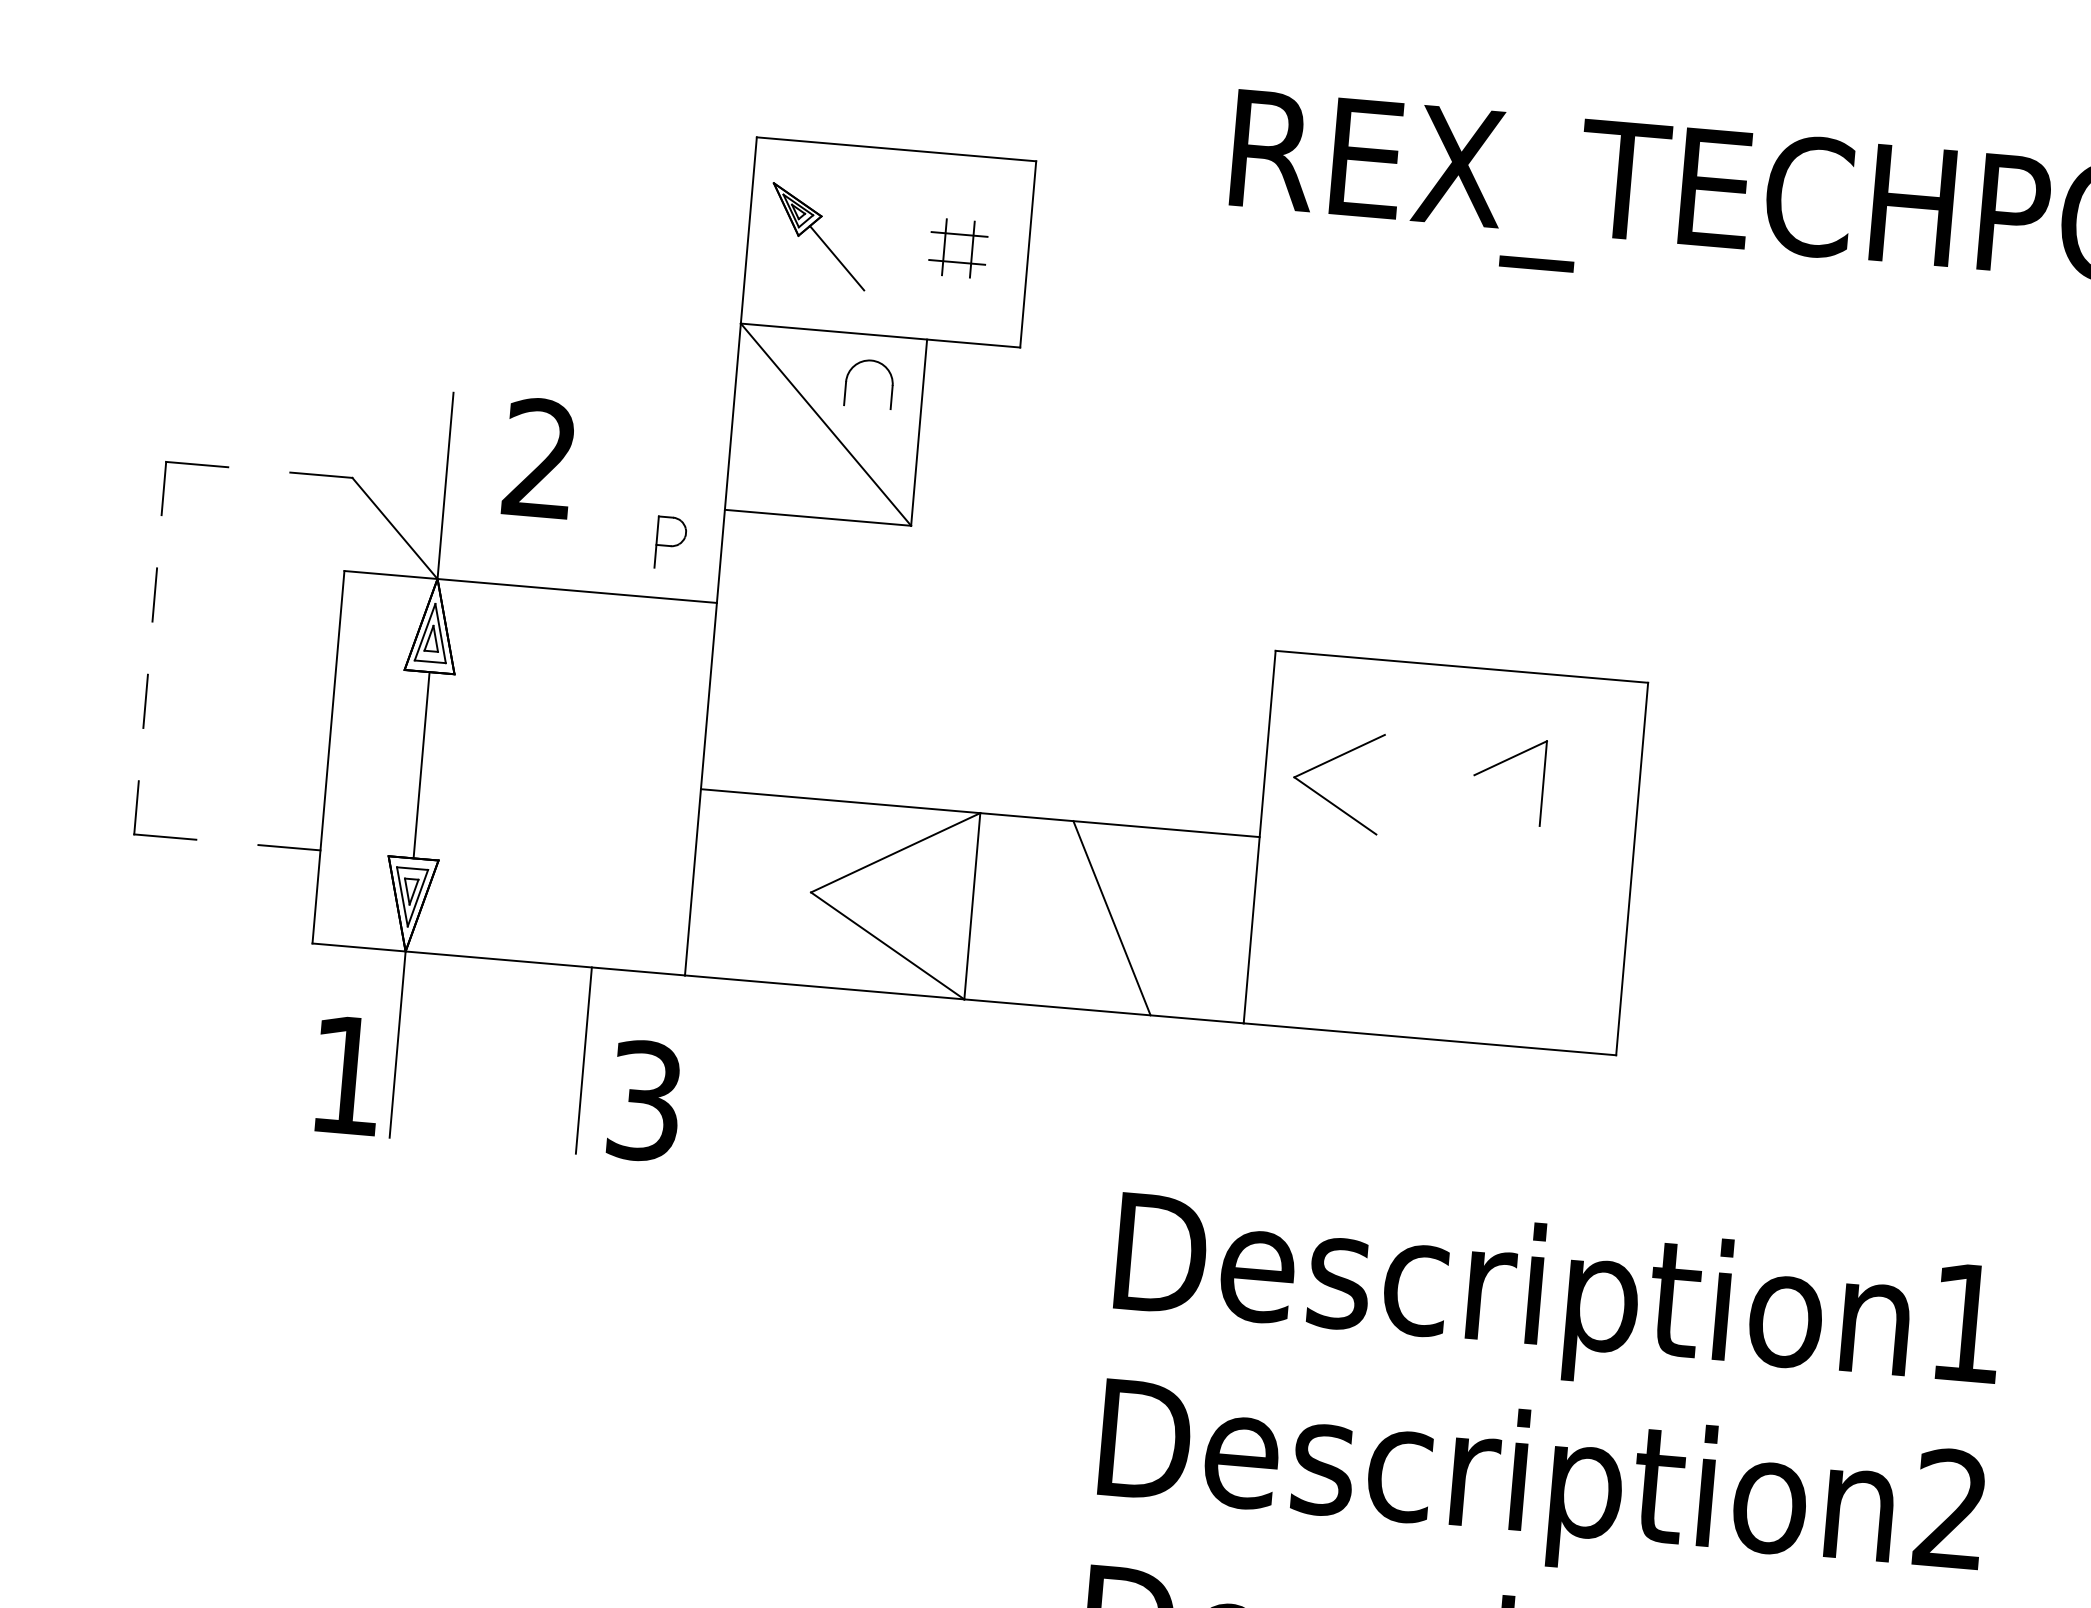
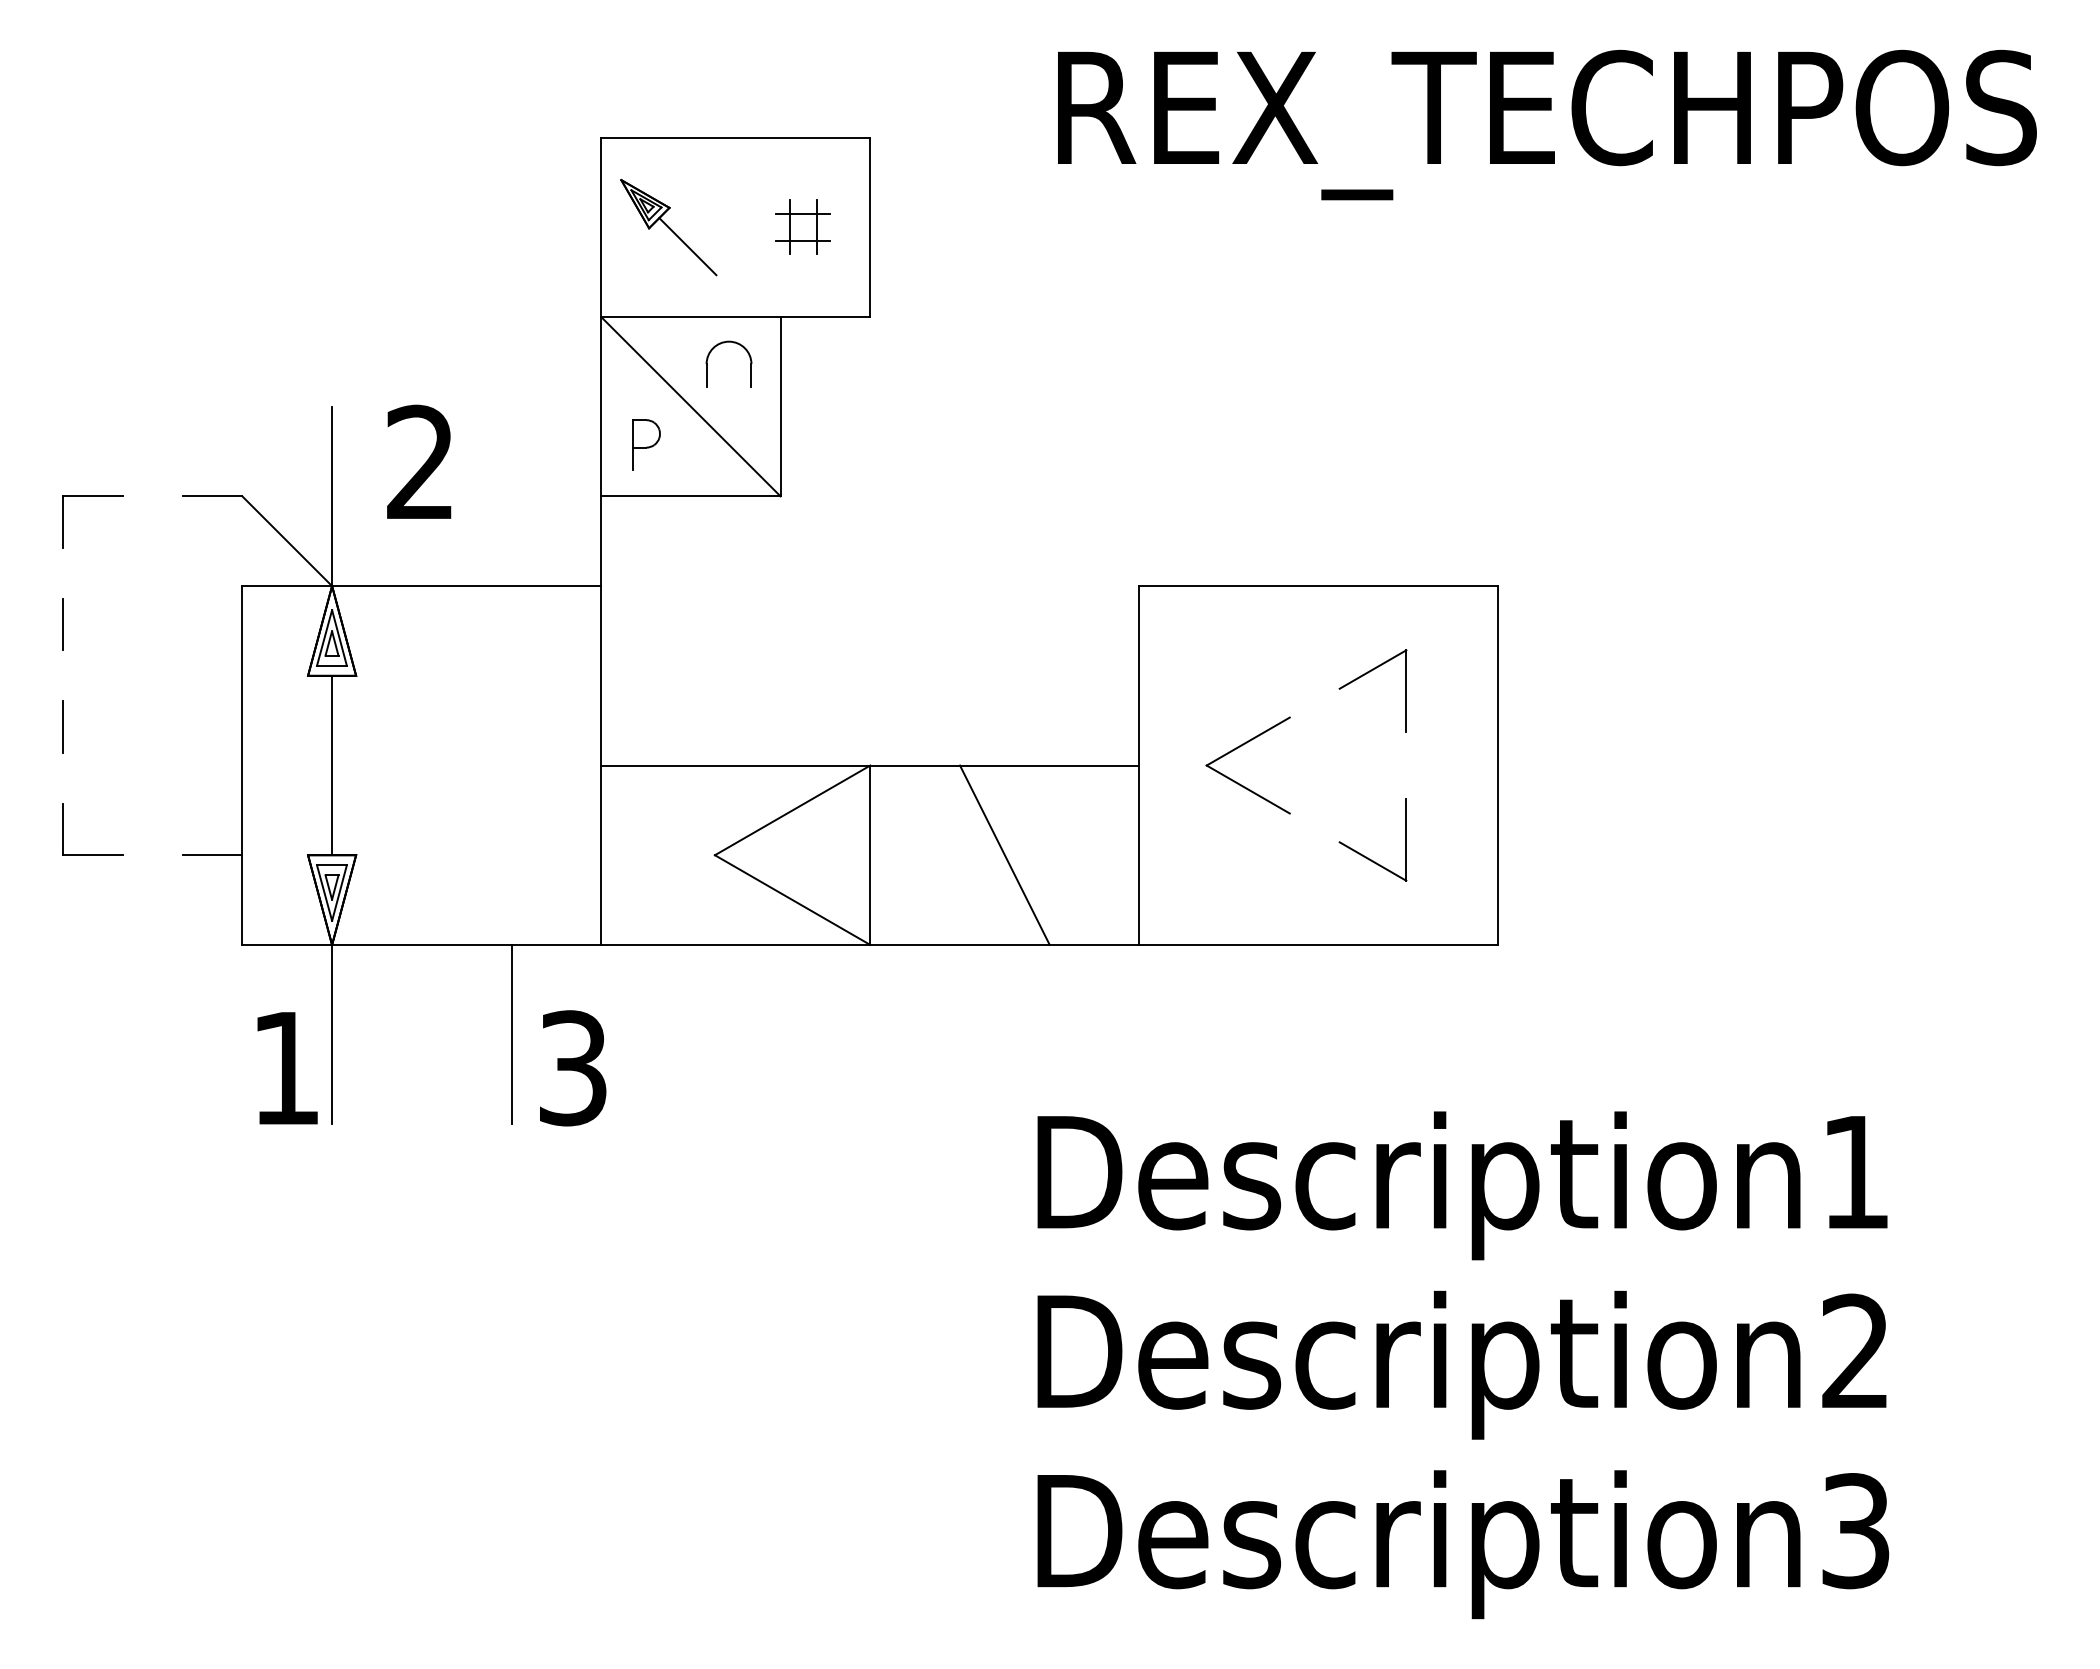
part: (671, 542) -> (646, 444), moved
part: (1328, 762) -> (1238, 748), moved
part: (1482, 948) -> (1361, 853), added

